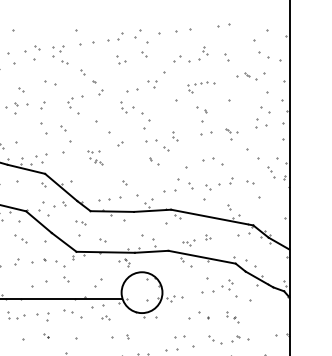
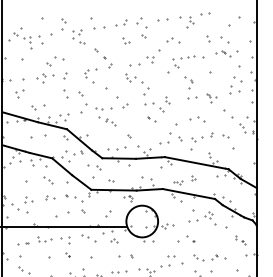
part: (168, 32) -> (162, 19), size x0.62
part: (36, 53) -> (63, 24), moved
part: (204, 53) -> (190, 22), moved
part: (263, 54) -> (224, 39), moved
part: (50, 82) -> (59, 58), moved
part: (201, 86) -> (188, 61), size x1.43
part: (94, 157) -> (105, 116), size x1.67
part: (80, 223) -> (94, 167), size x1.67
part: (23, 261) -> (50, 197), size x0.62
part: (232, 317) -> (240, 240), moved

